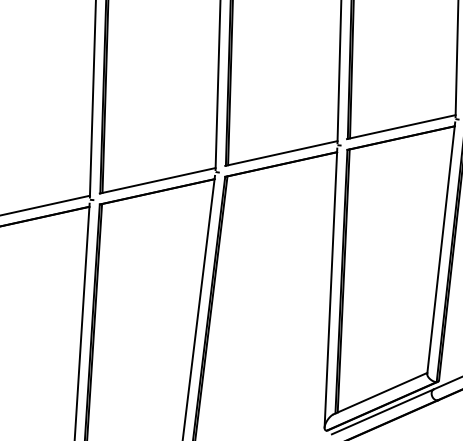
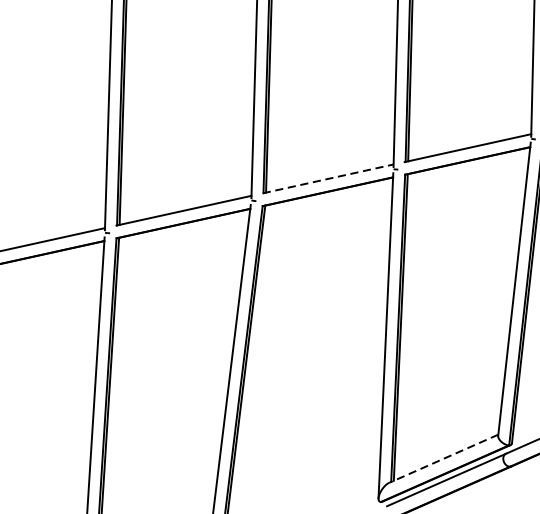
line: (281, 153) -> (328, 178), solid -> dashed
line: (380, 393) -> (443, 458), solid -> dashed

